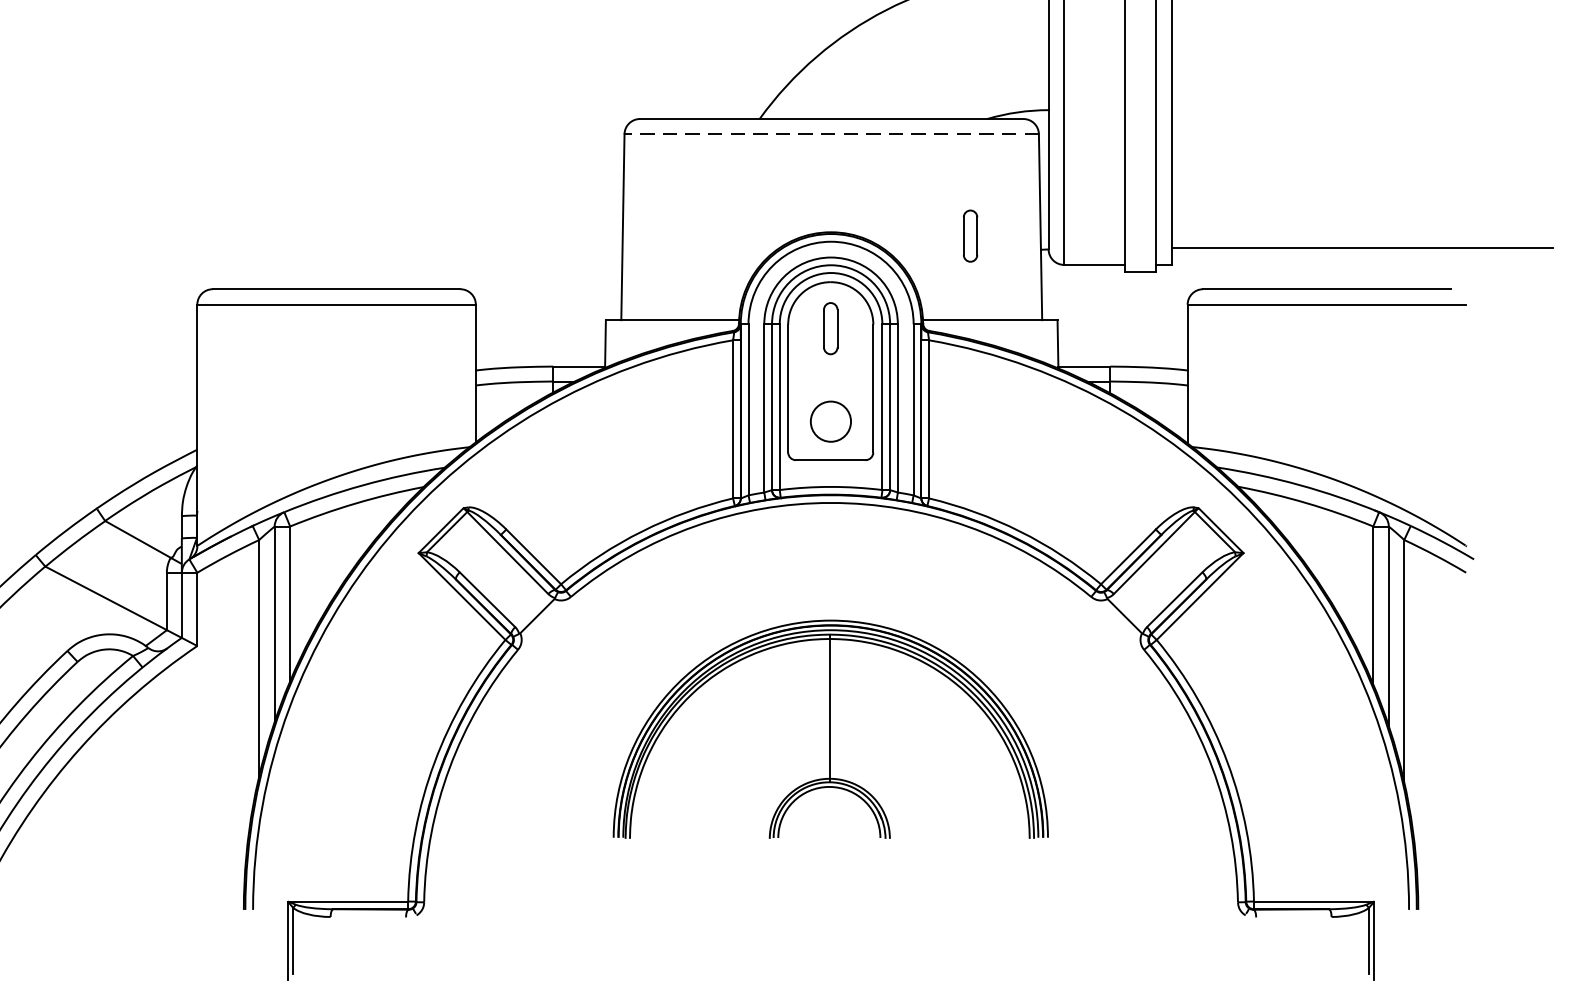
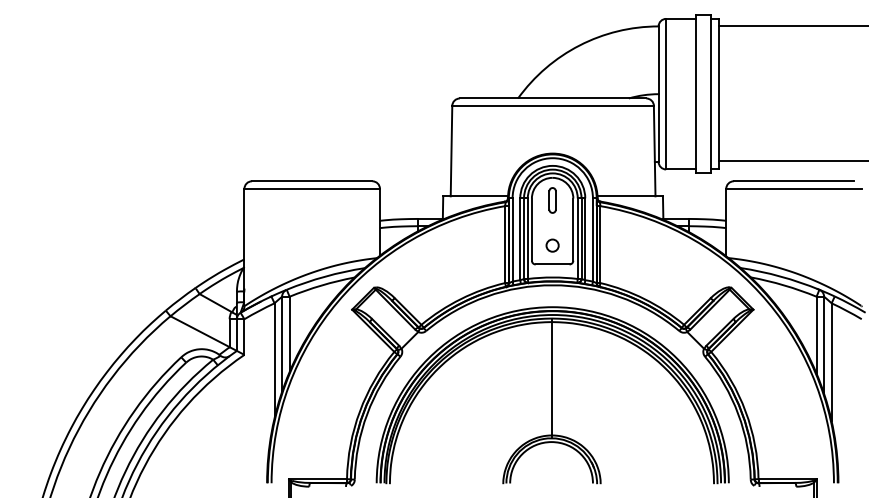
line: (832, 133) -> (553, 105), dashed -> solid
part: (970, 236) -> (620, 155), removed
circle: (830, 421) -> (552, 245), size x0.62
part: (830, 729) -> (552, 395), size x1.67

